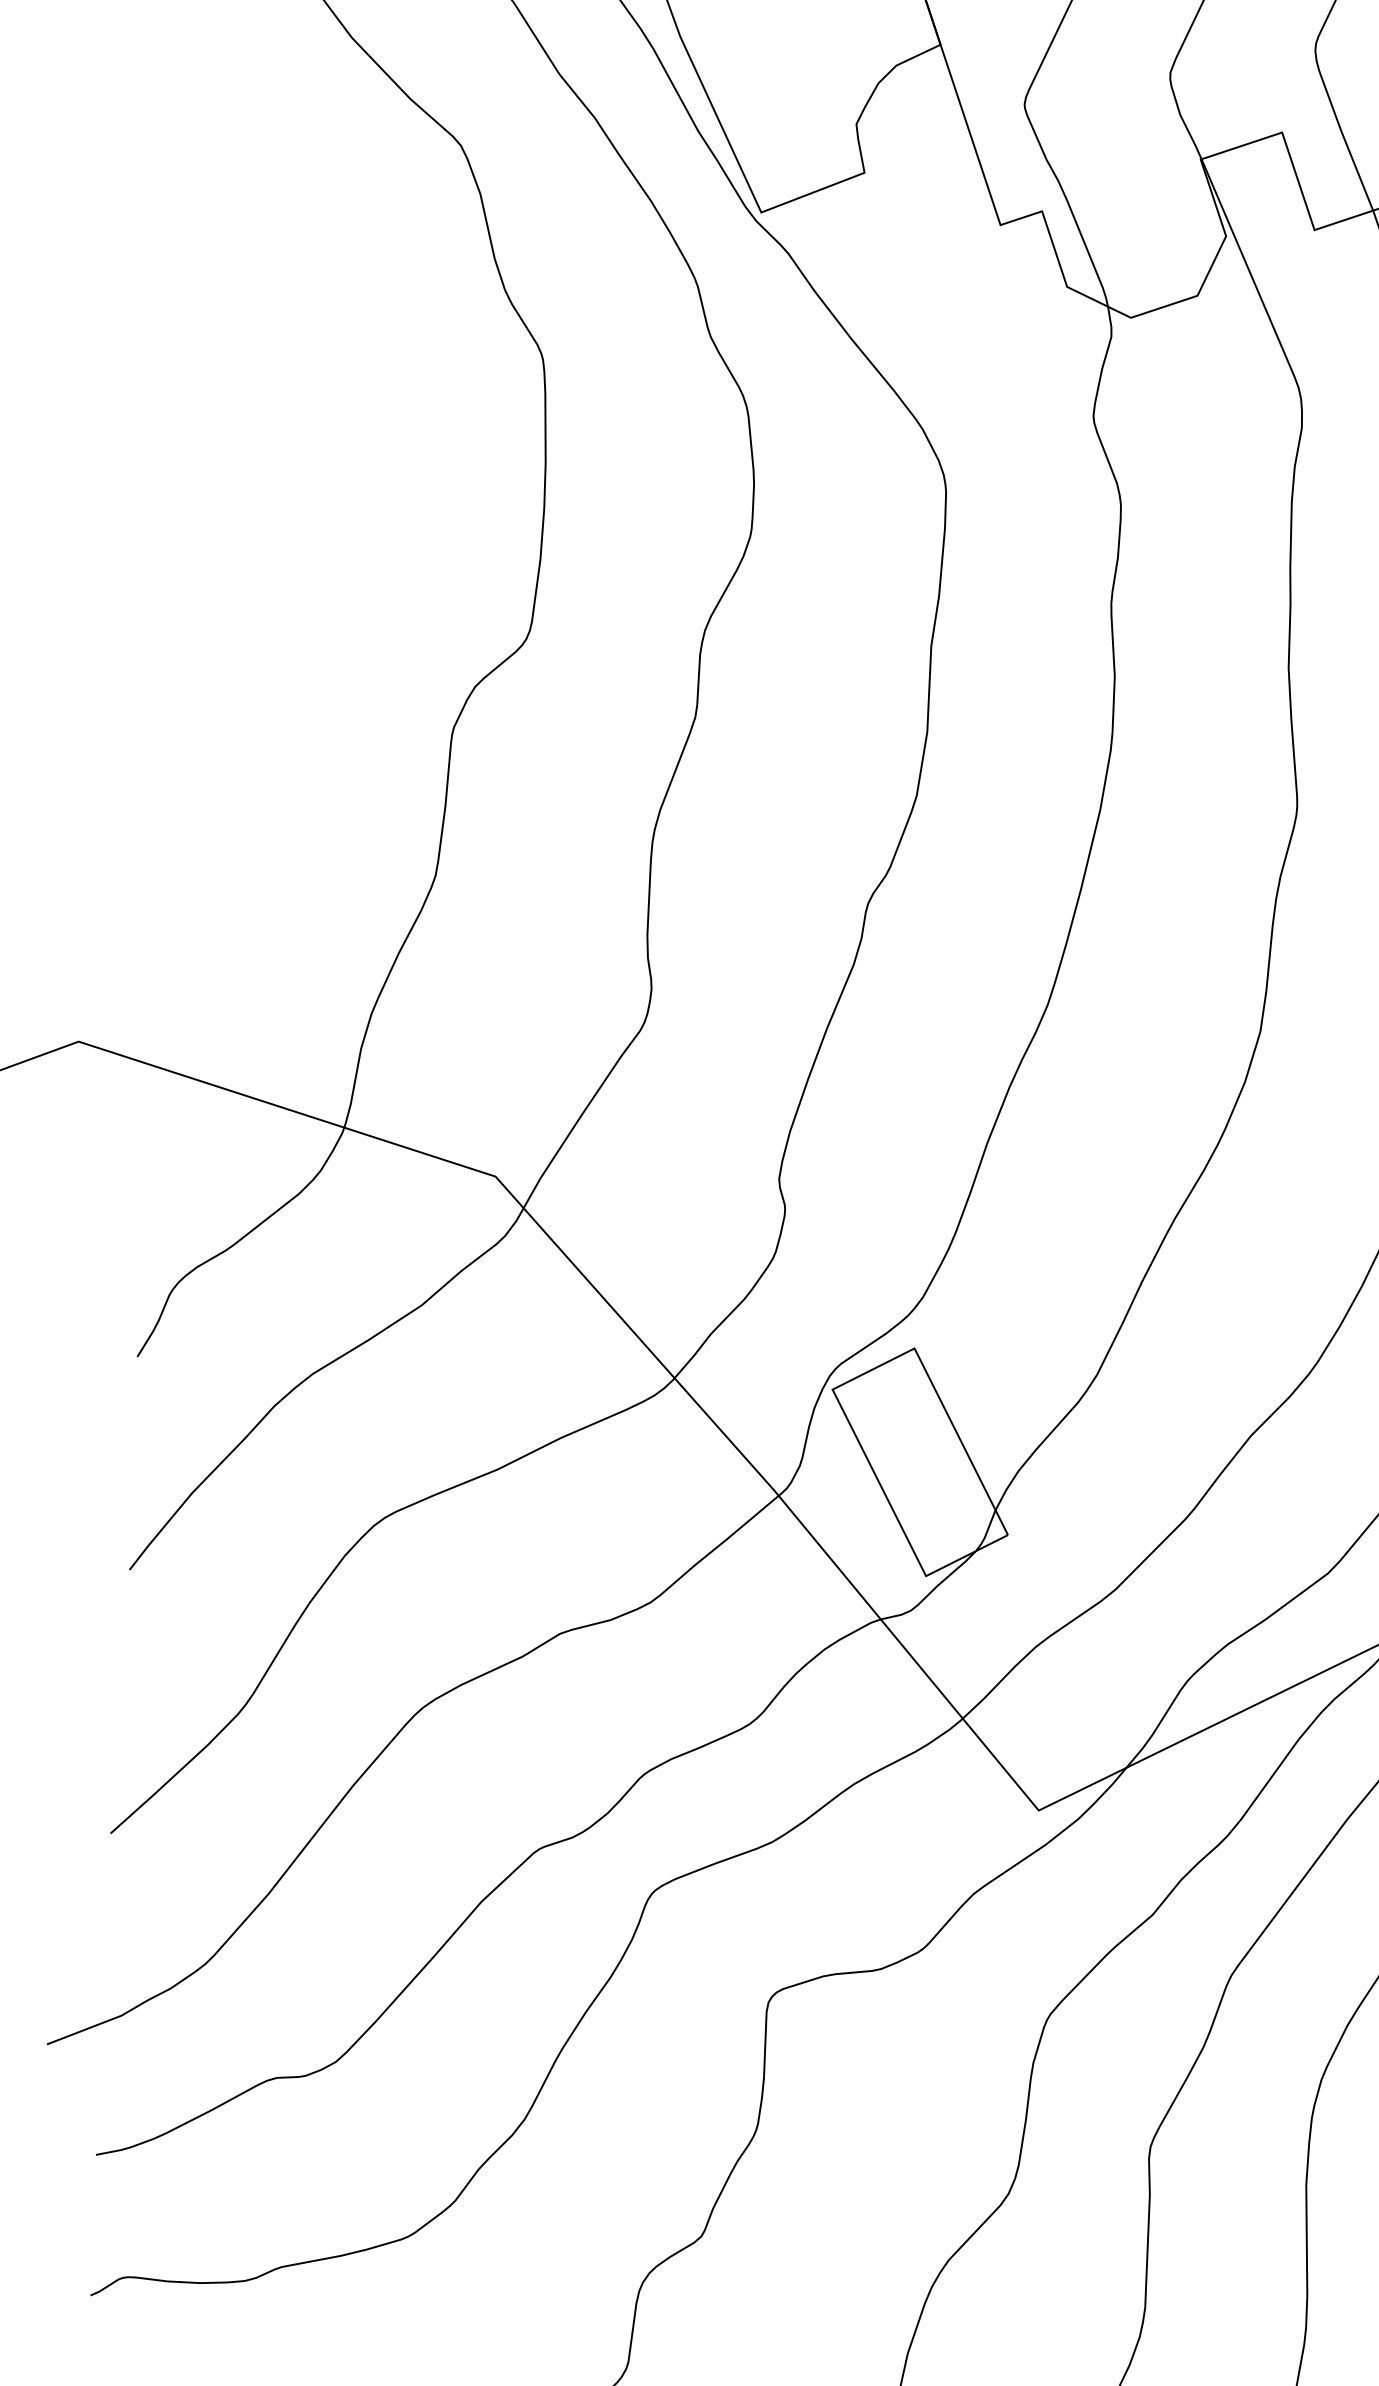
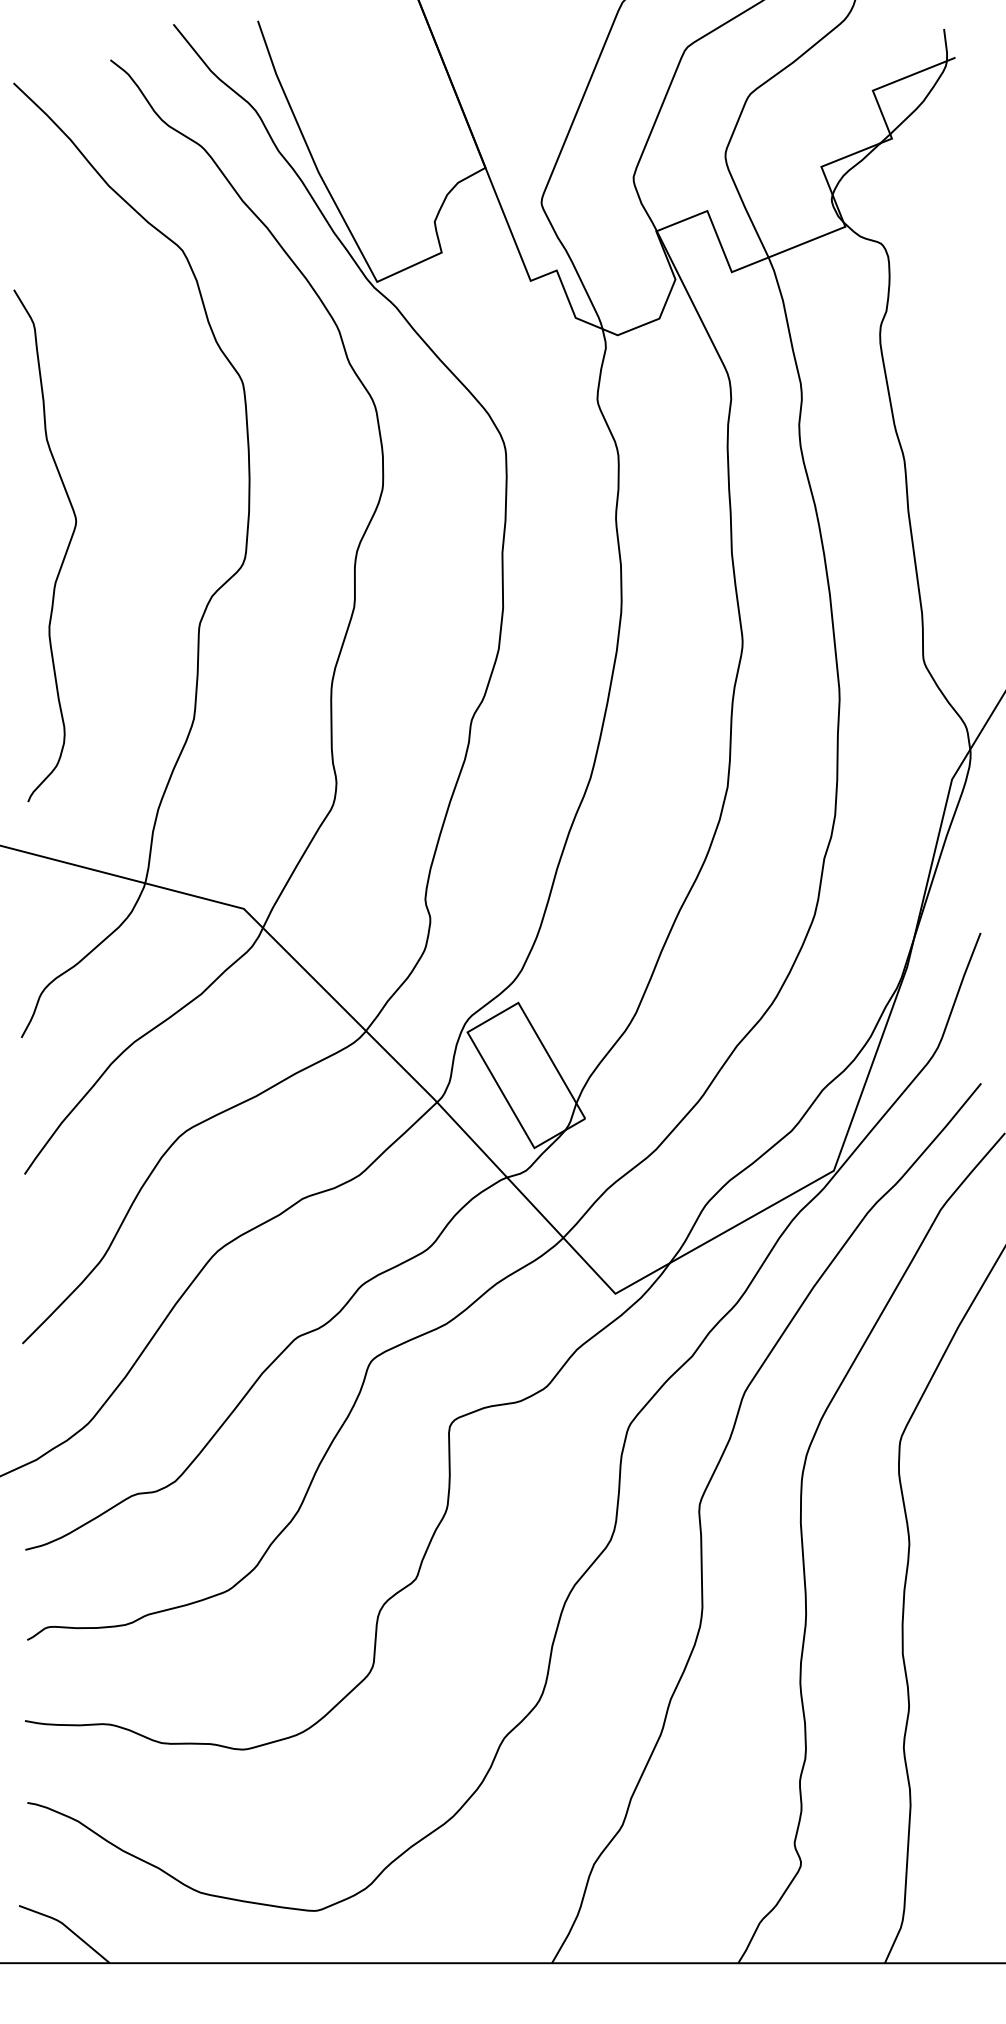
curve: (250, 603) -> (65, 551), added

